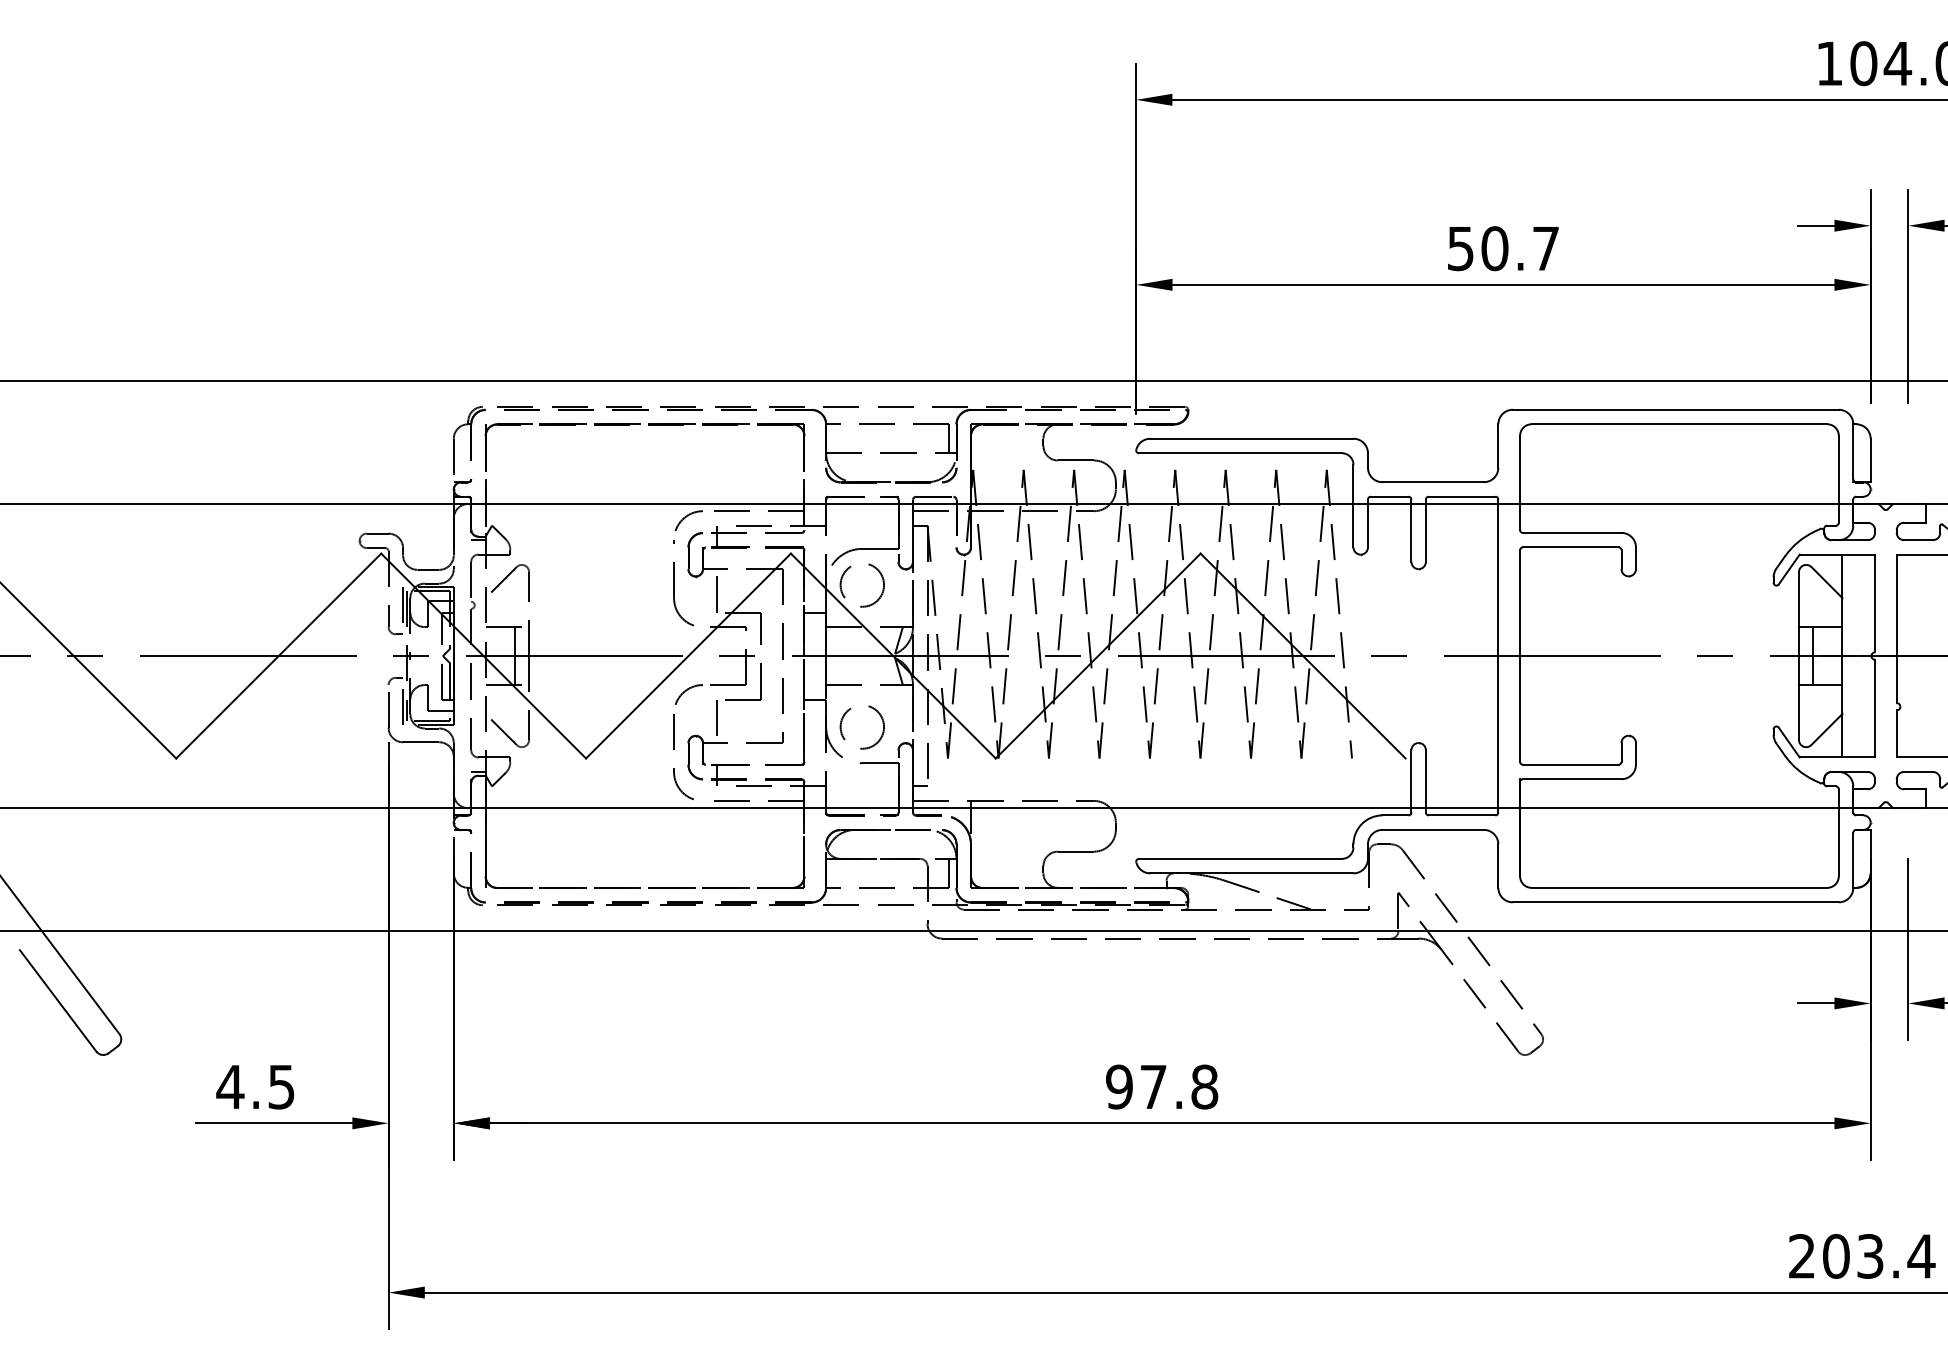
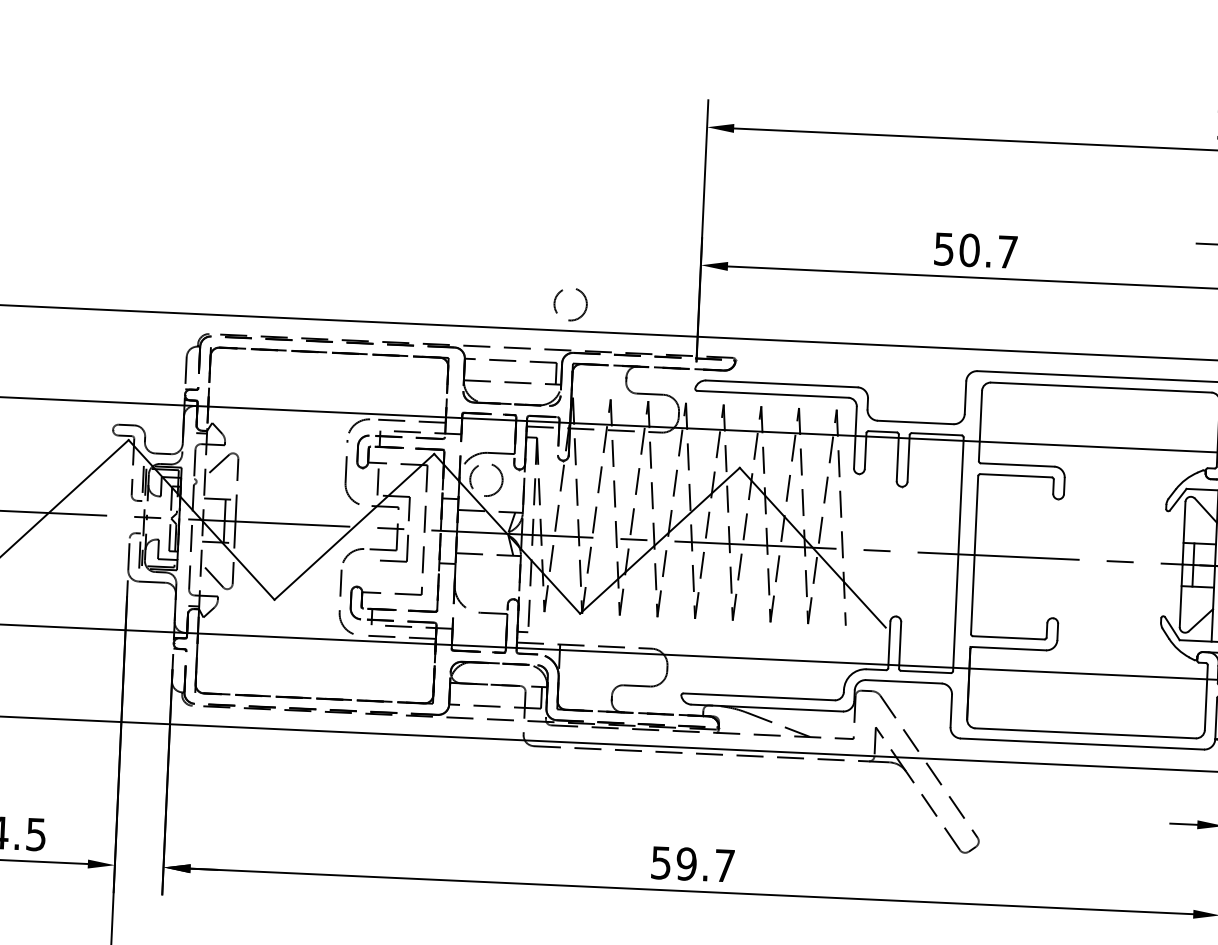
line: (717, 720) -> (373, 575), removed
circle: (861, 727) -> (570, 304), moved
text: (1162, 1086) -> (693, 864), 97.8 -> 59.7

